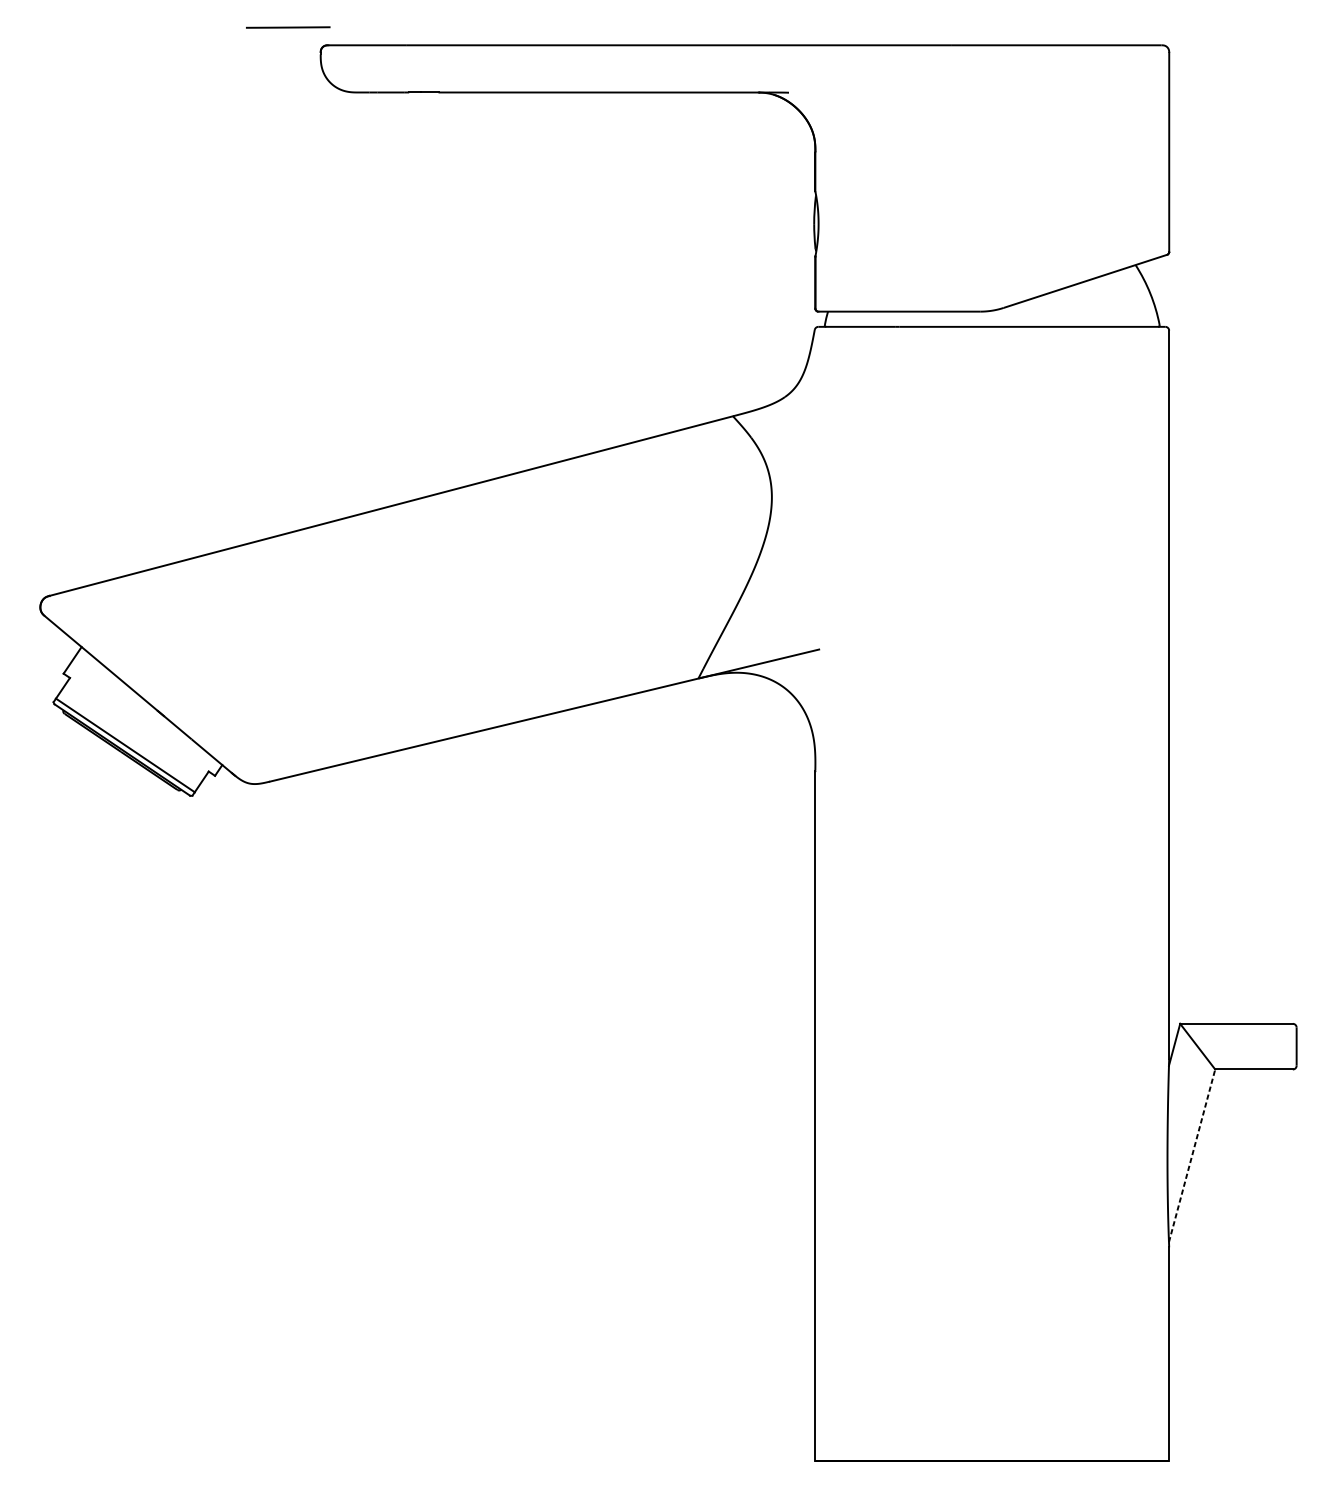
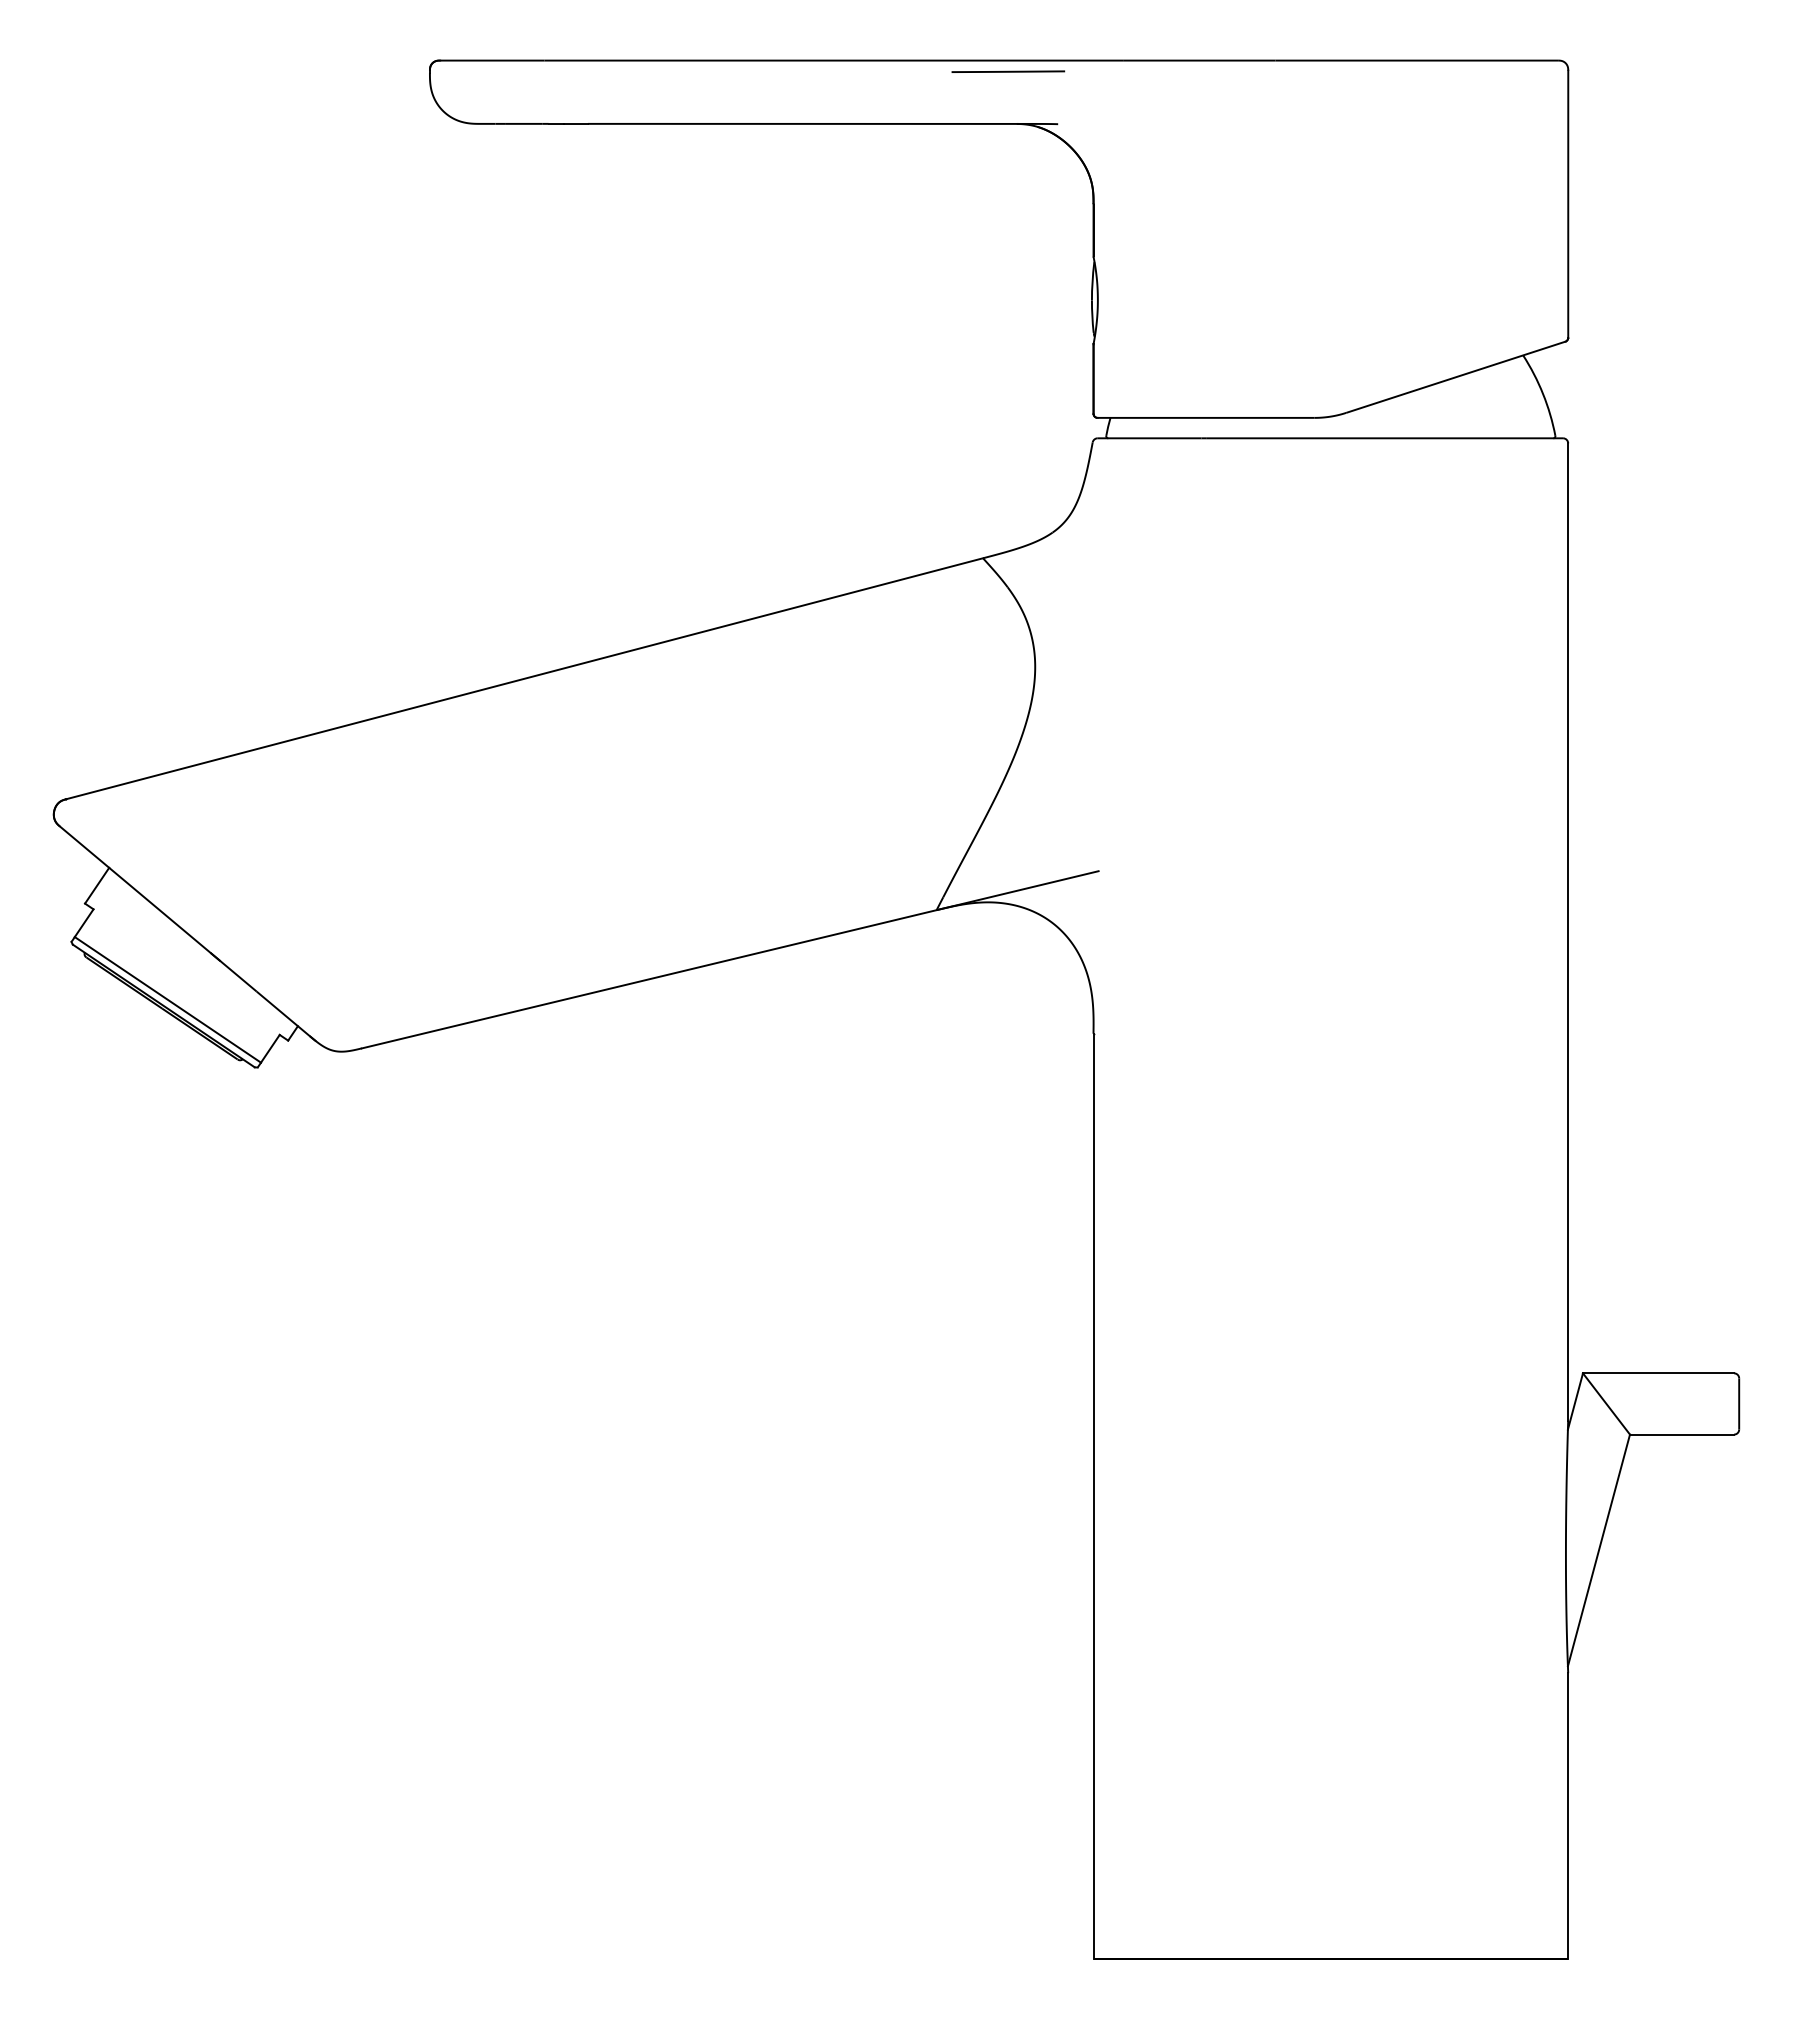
line: (288, 27) -> (1008, 71), moved
line: (1191, 1155) -> (1598, 1550), dashed -> solid

